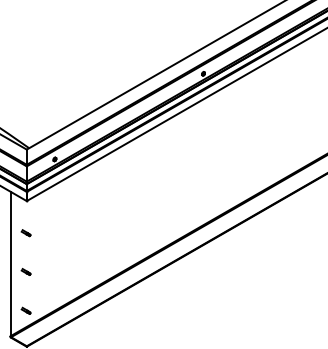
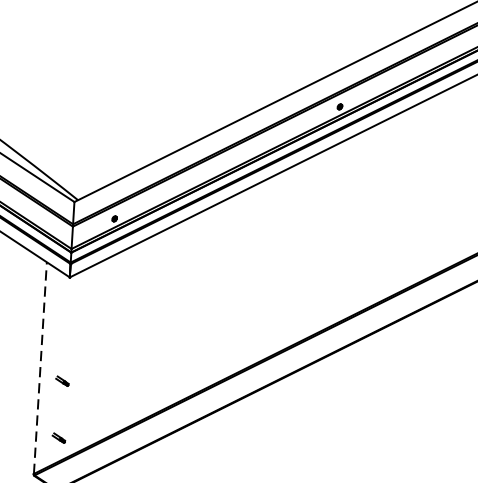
part: (25, 233) -> (65, 324), removed
line: (10, 263) -> (40, 367), solid -> dashed

